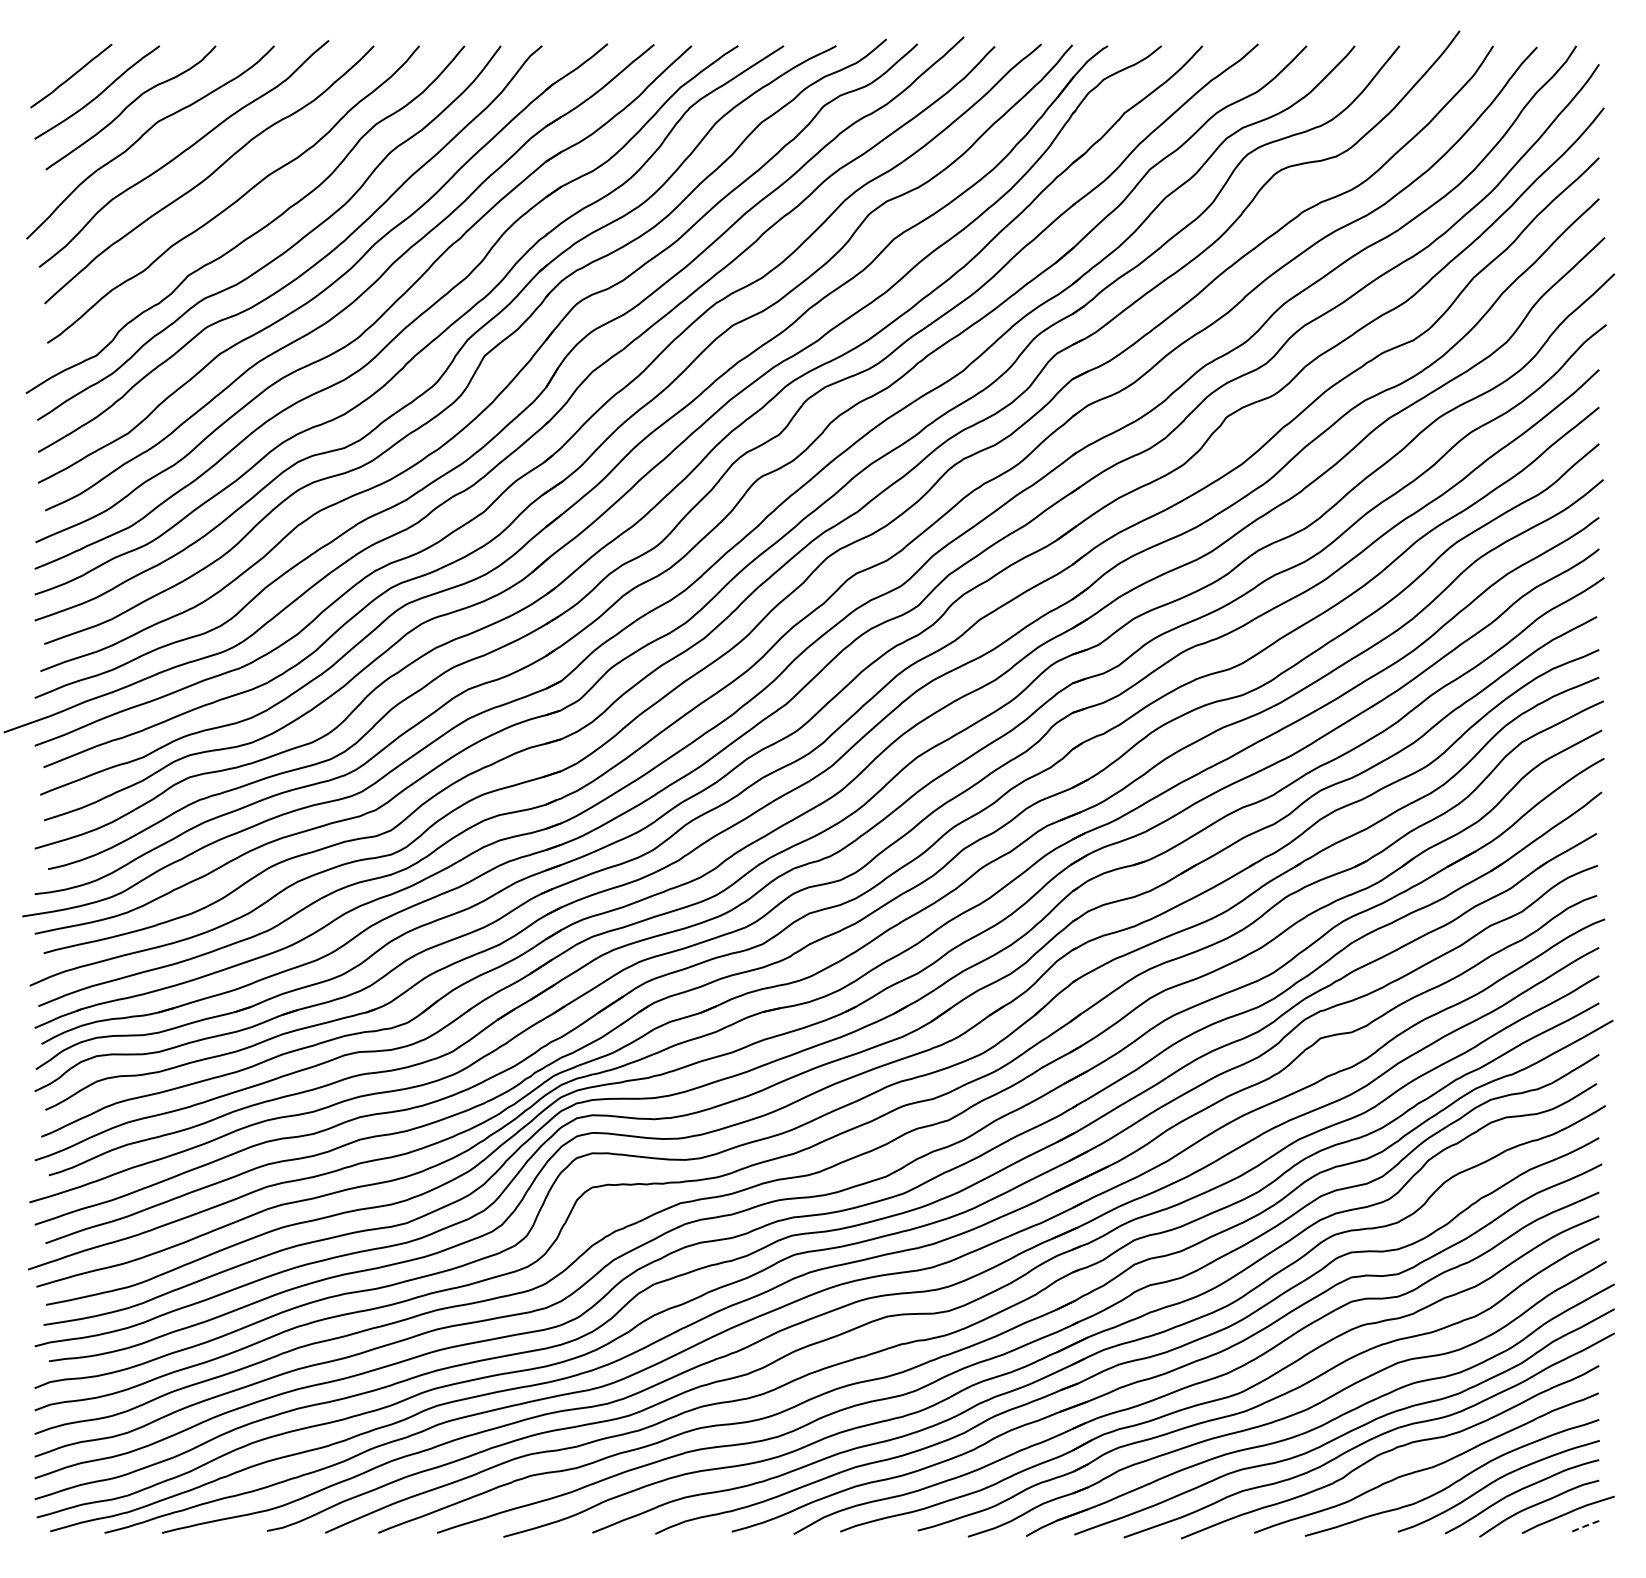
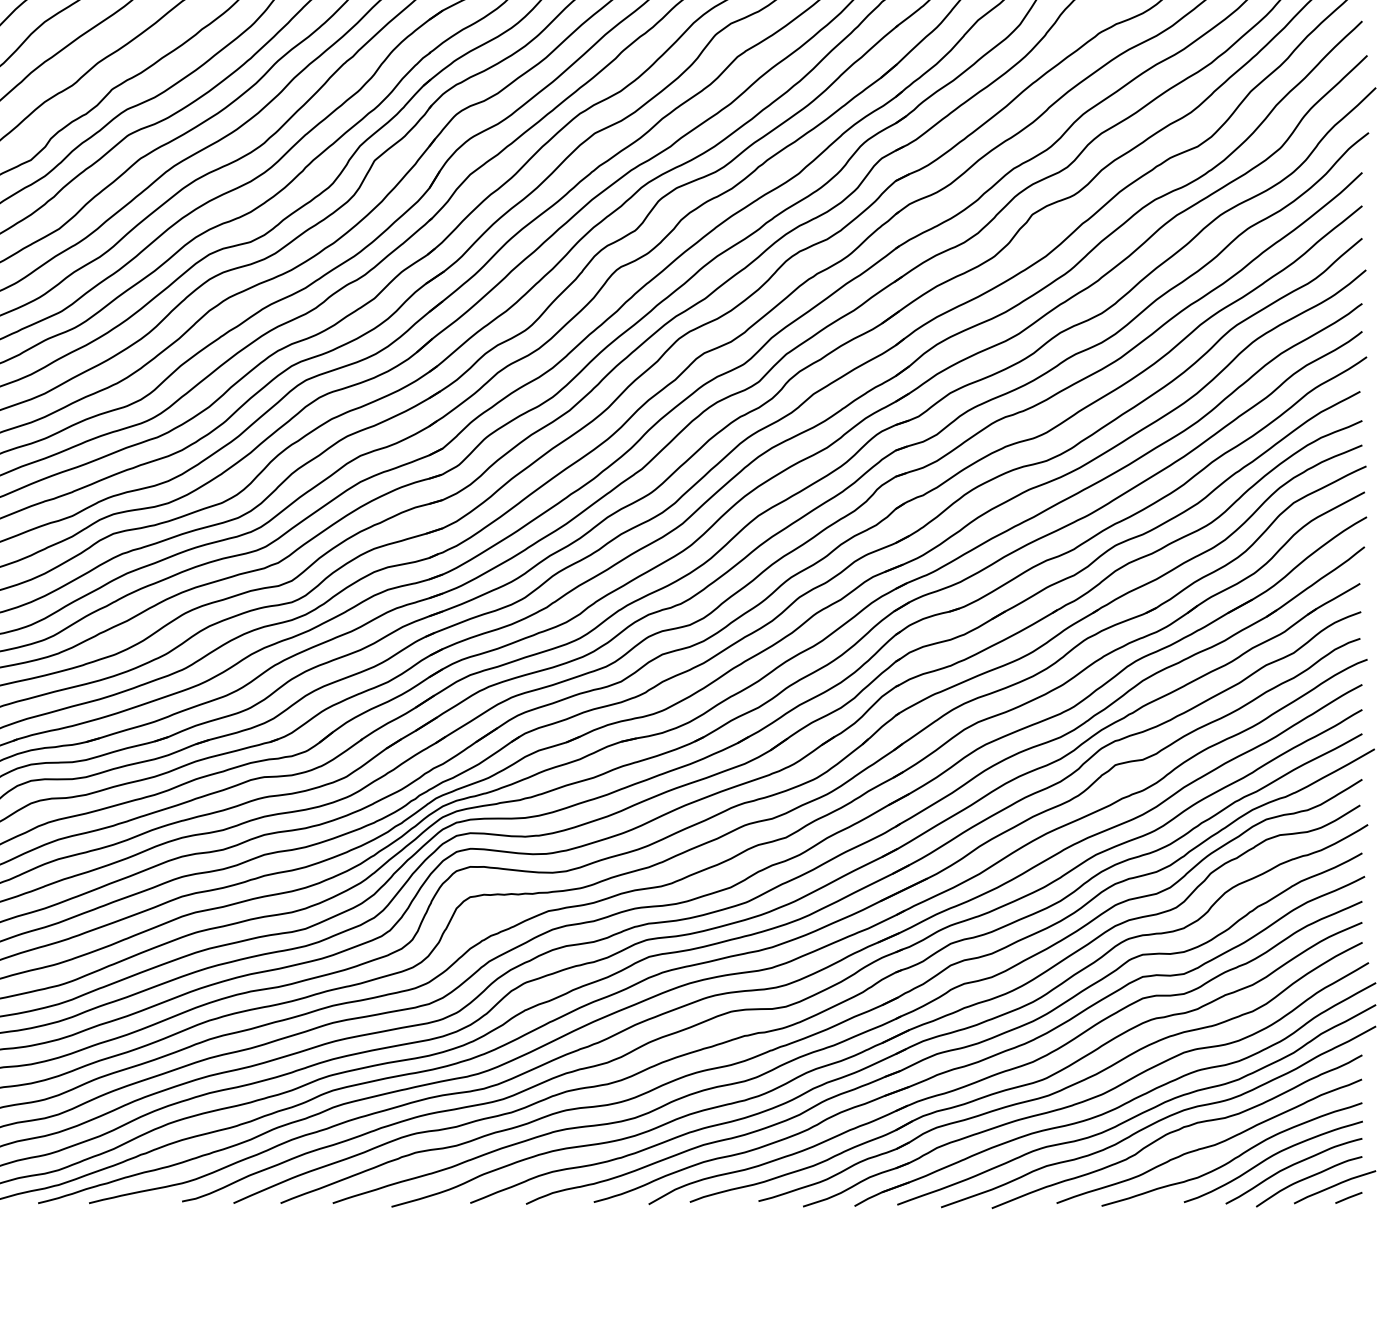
line: (1583, 1526) -> (1348, 1197), dashed -> solid

